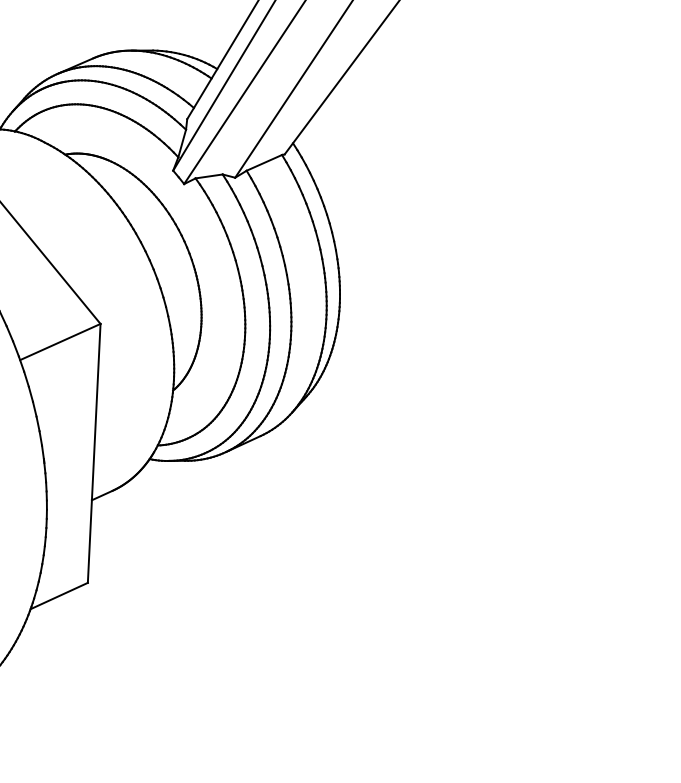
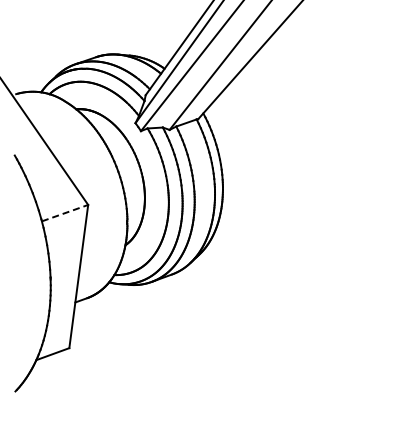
line: (61, 342) -> (65, 213), solid -> dashed

